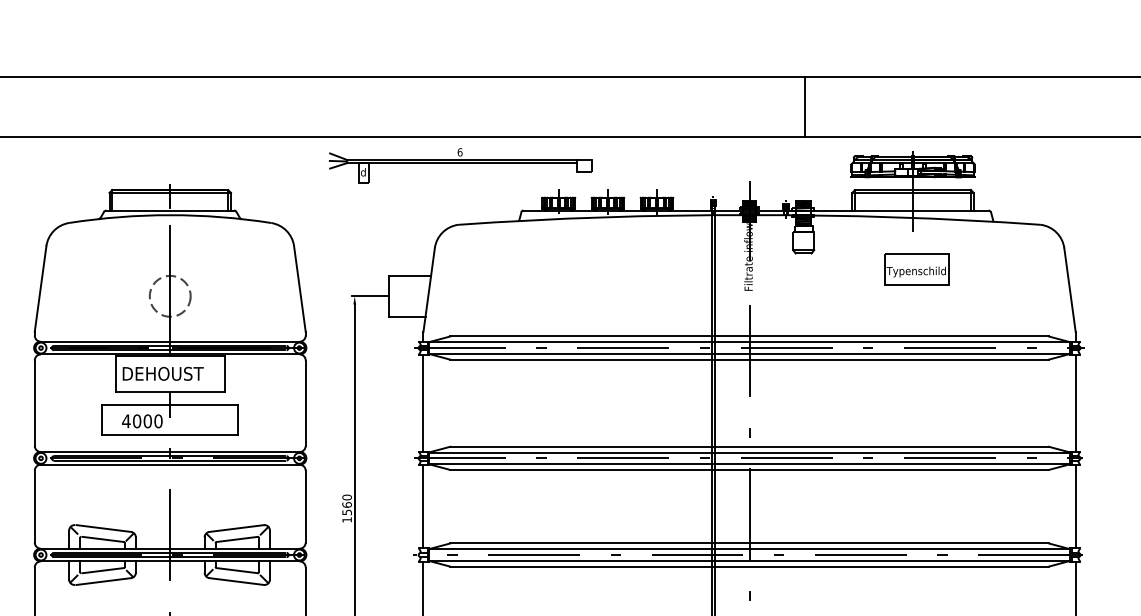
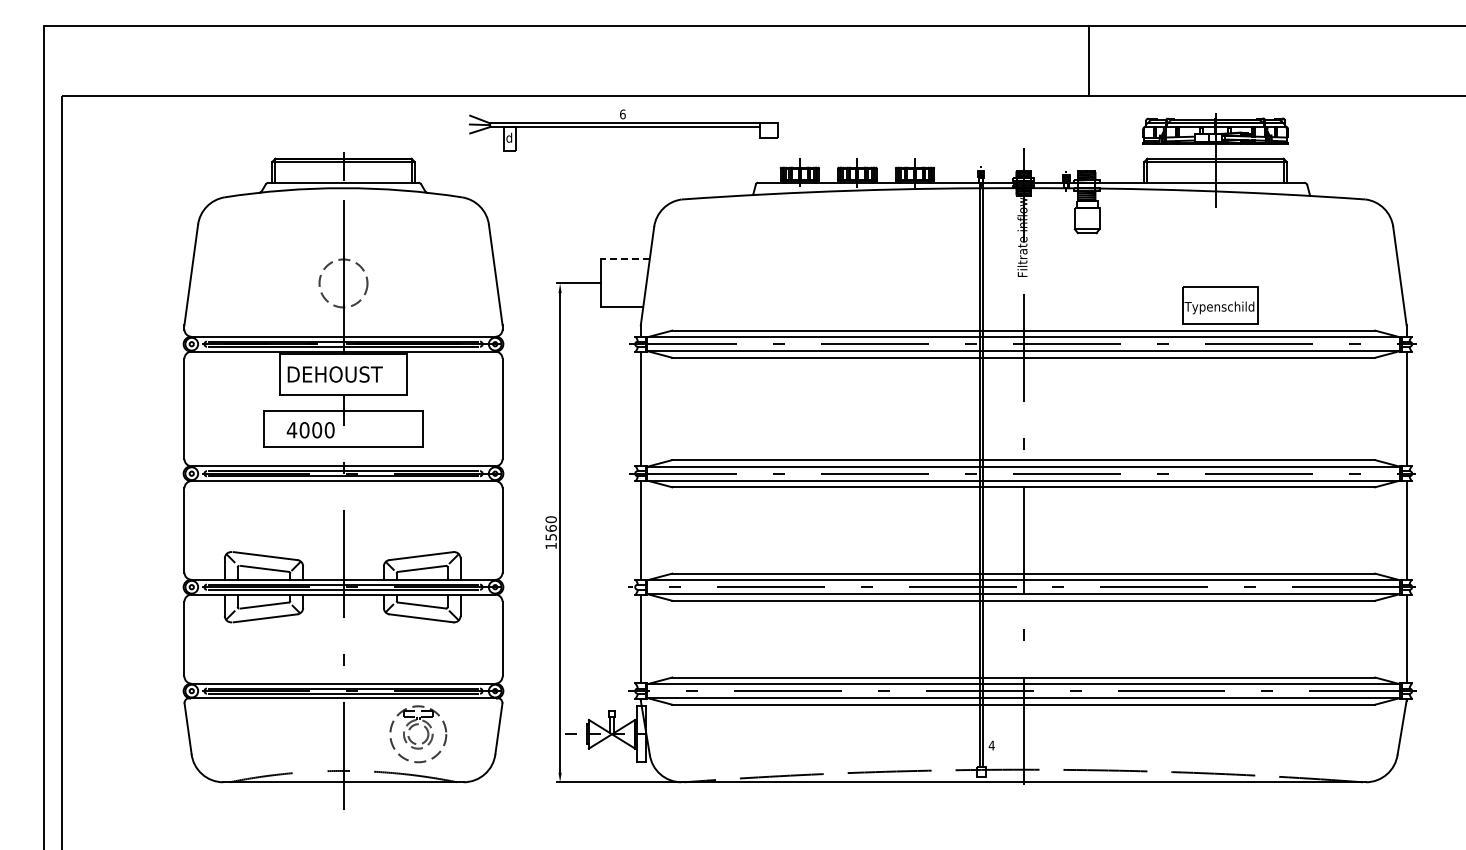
part: (460, 166) -> (623, 130), moved
part: (917, 269) -> (1220, 305), moved
line: (410, 275) -> (625, 259), solid -> dashed

